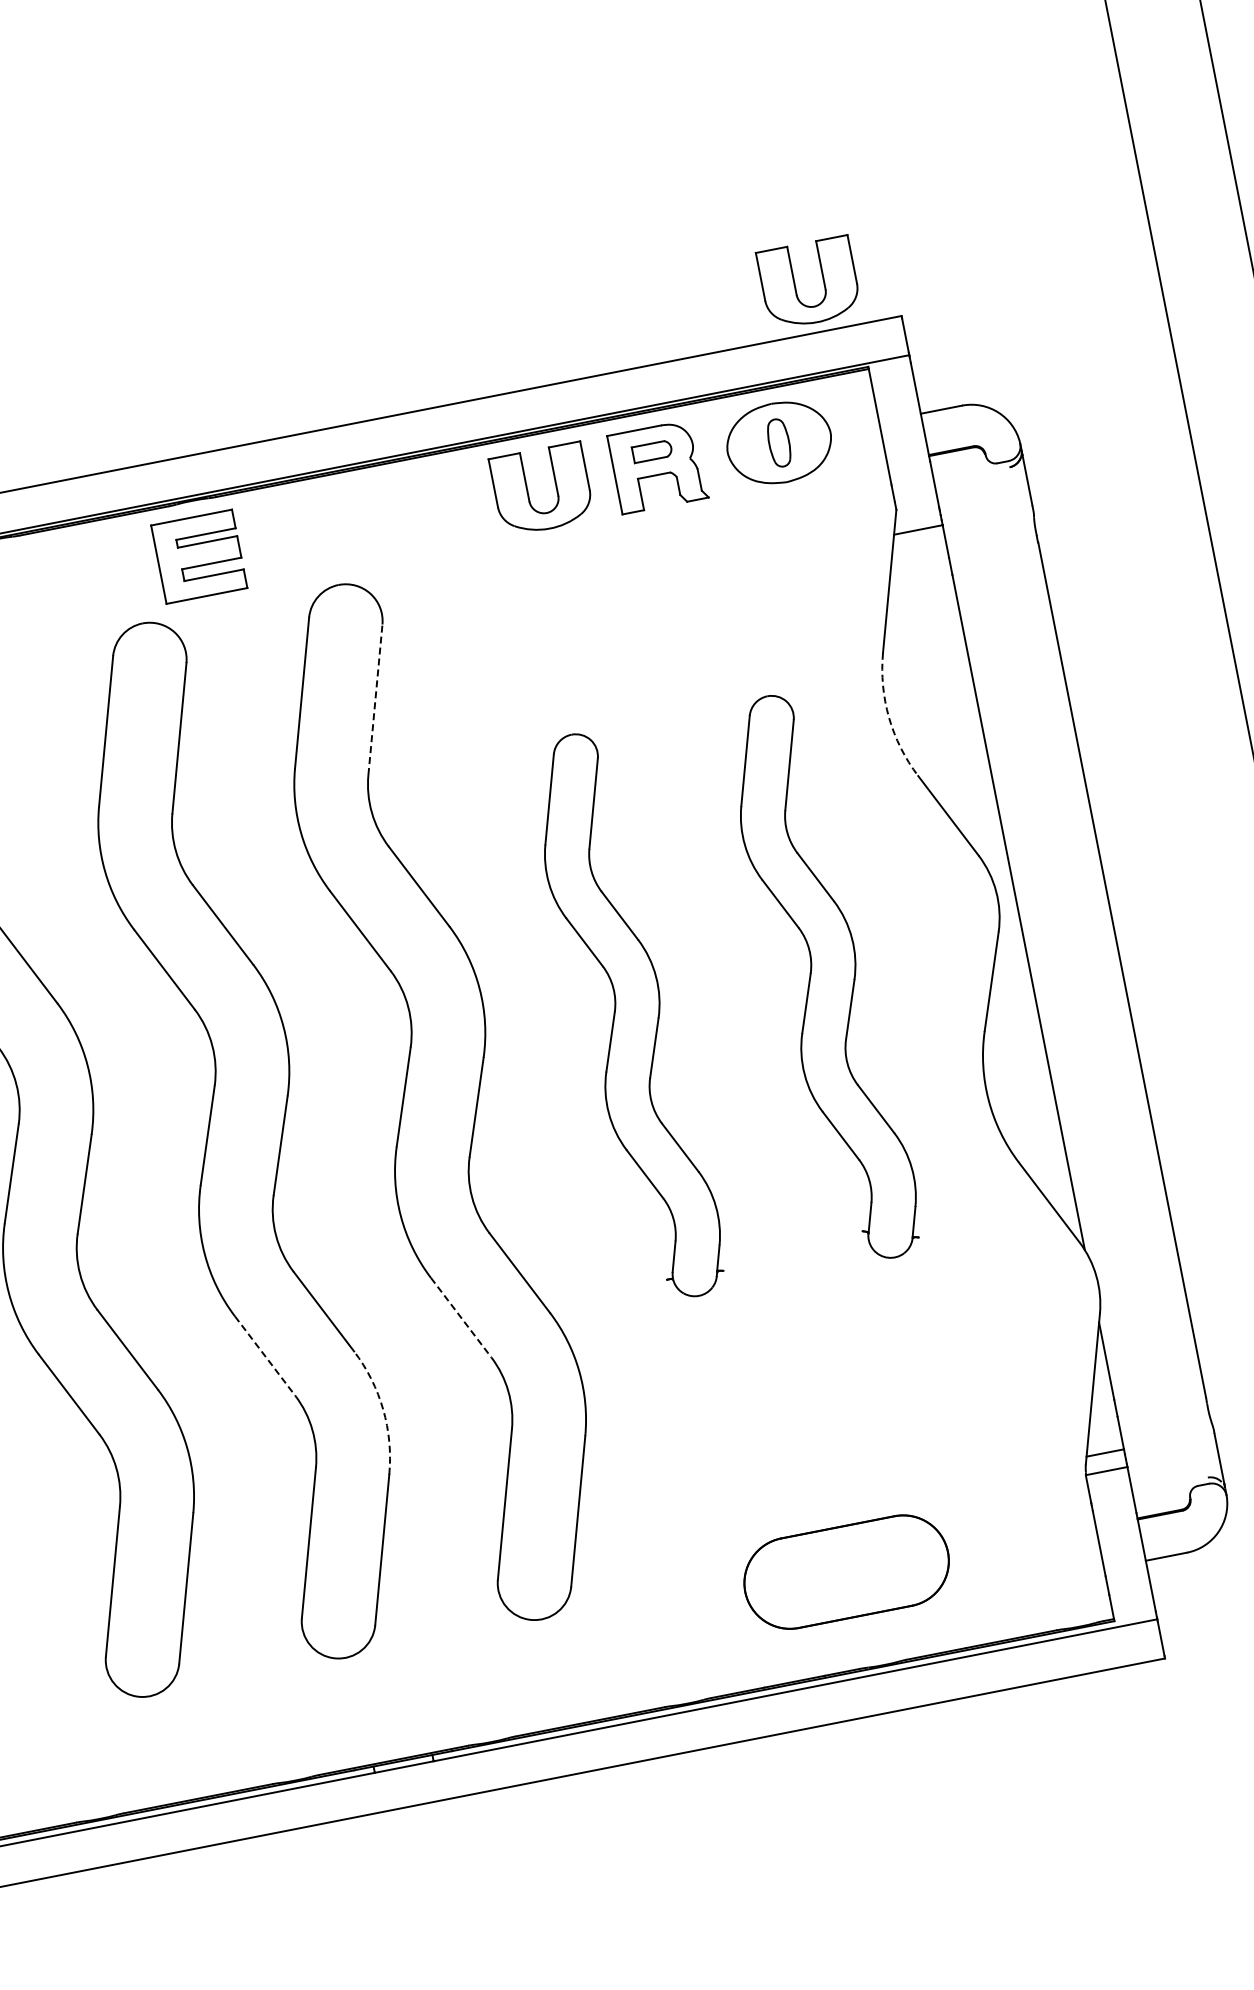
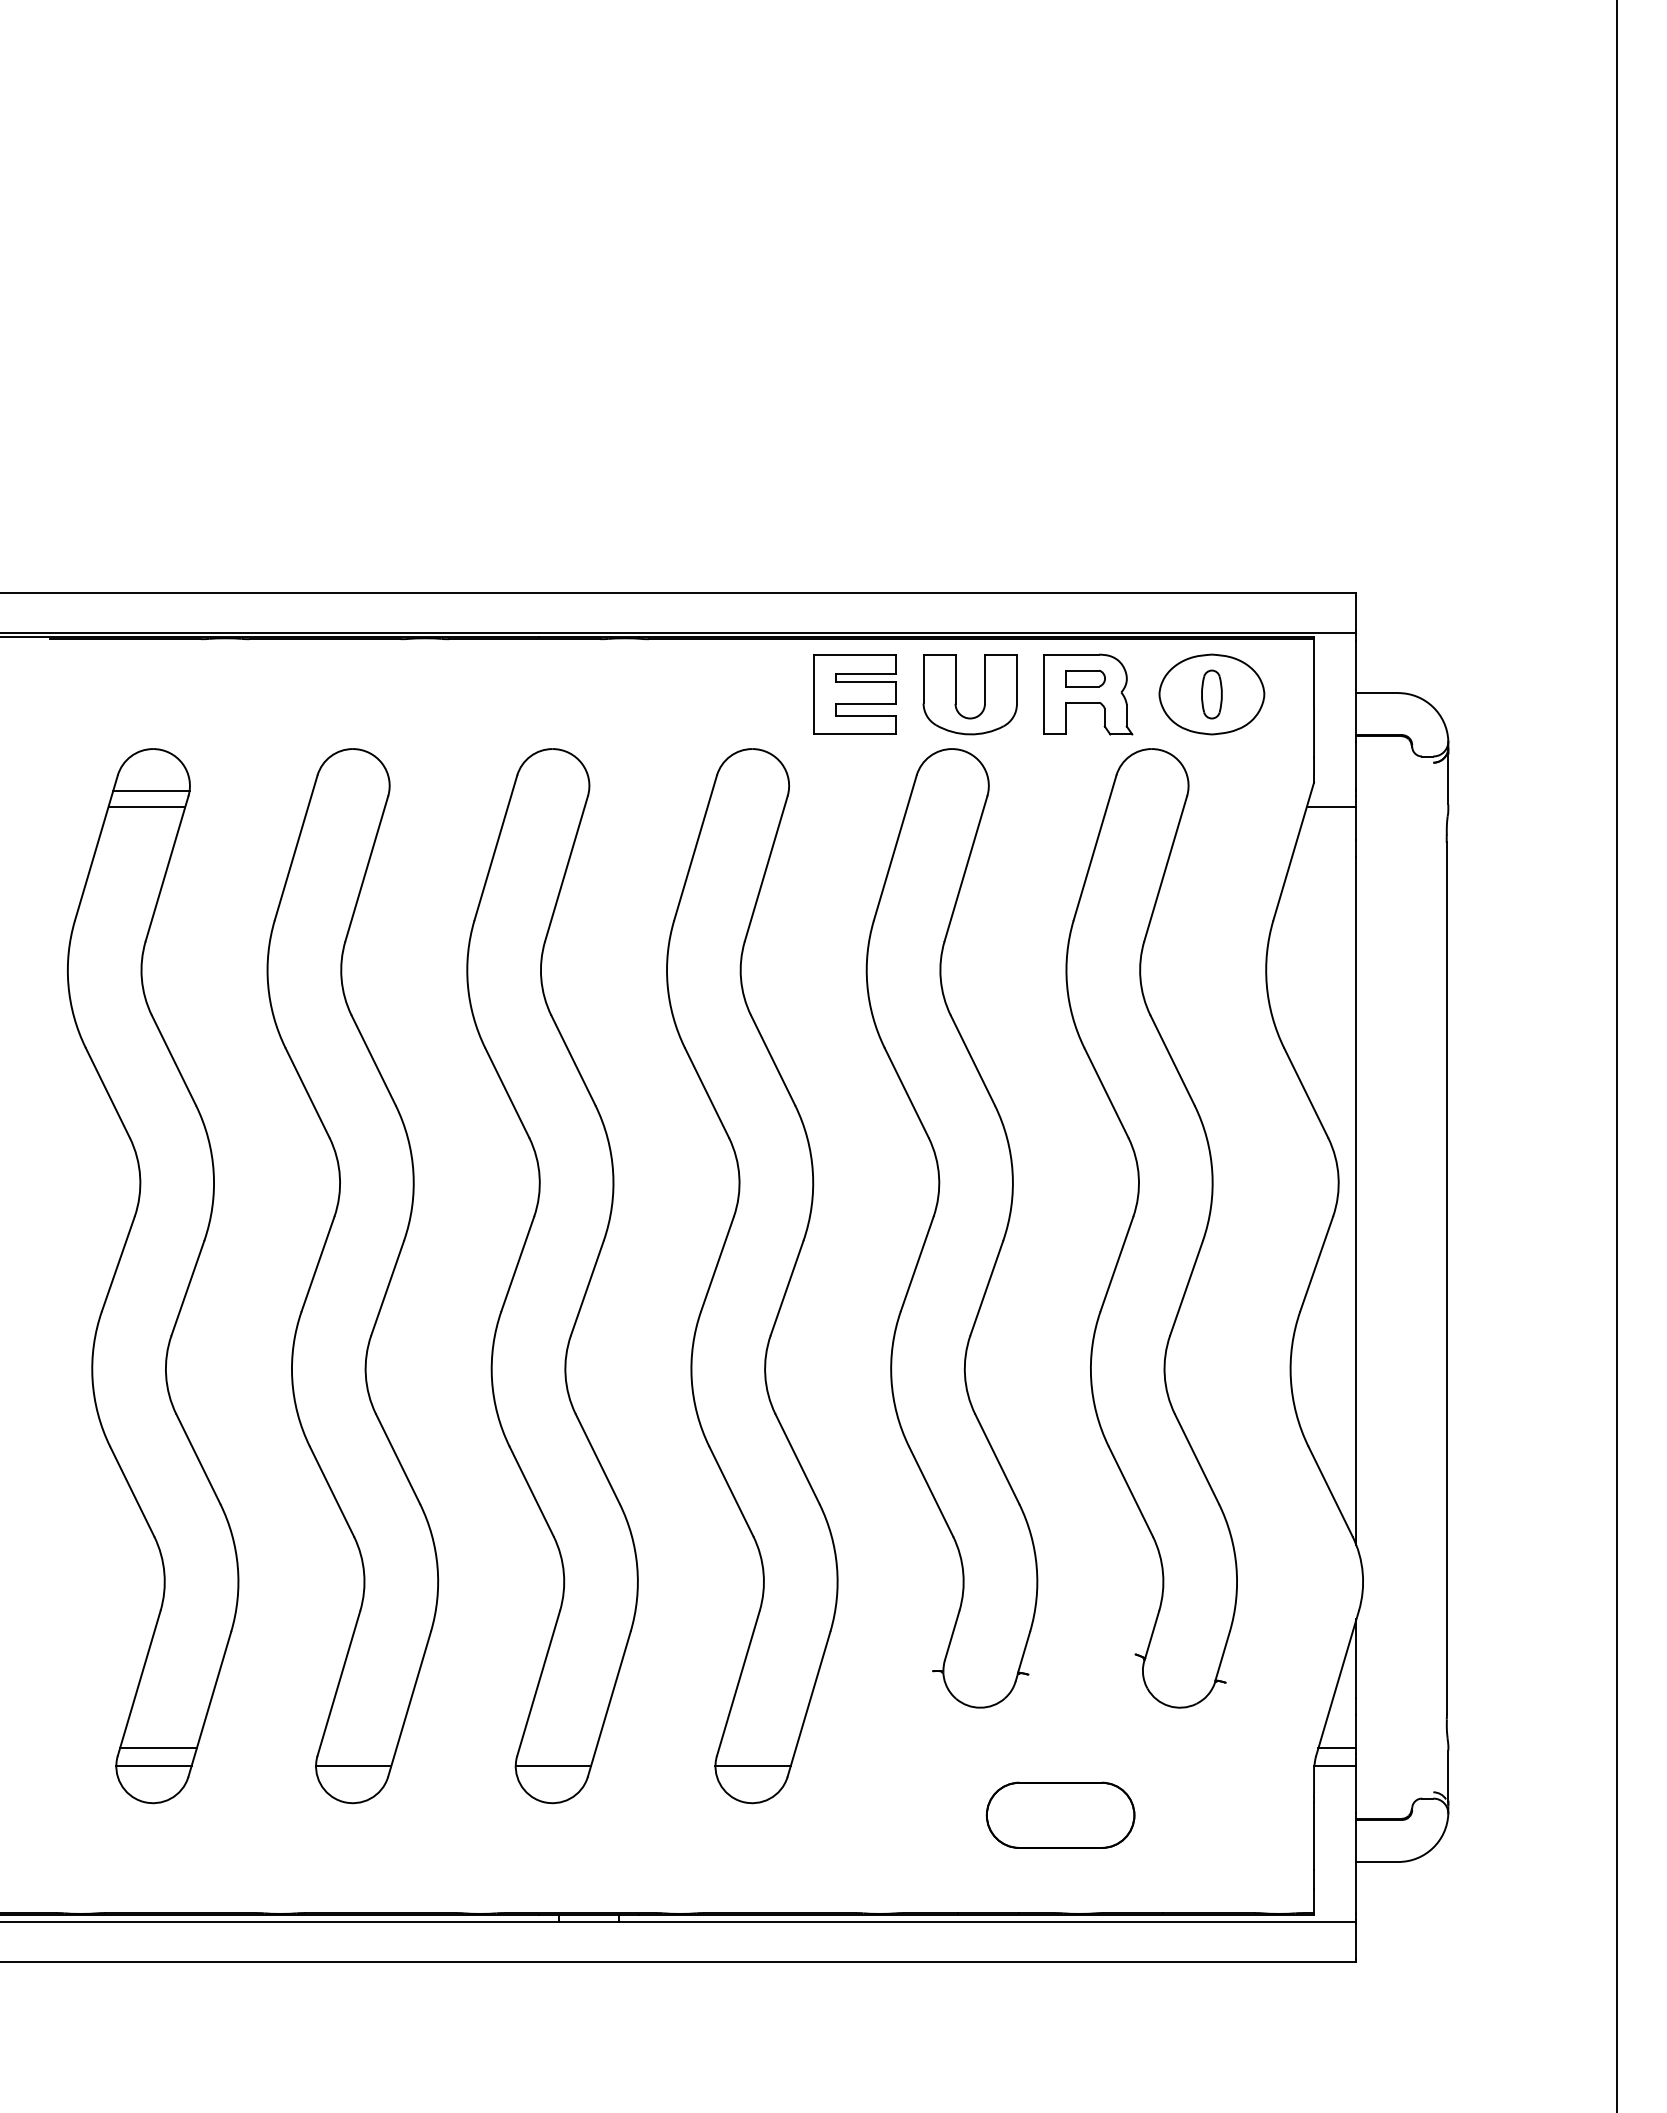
part: (795, 285) -> (1258, 543), removed
part: (198, 556) -> (854, 694), moved
line: (375, 699) -> (766, 868), dashed -> solid
arc: (888, 718) -> (1266, 985), dashed -> solid
part: (822, 978) -> (1151, 1228), size x1.67
part: (626, 1017) -> (951, 1228), size x1.67
line: (461, 1317) -> (731, 1491), dashed -> solid
line: (264, 1356) -> (531, 1491), dashed -> solid
arc: (383, 1409) -> (637, 1566), dashed -> solid
part: (846, 1571) -> (1060, 1814), size x0.71
line: (534, 1583) -> (752, 1766), added
line: (338, 1621) -> (552, 1766), added
line: (143, 1660) -> (353, 1766), added

